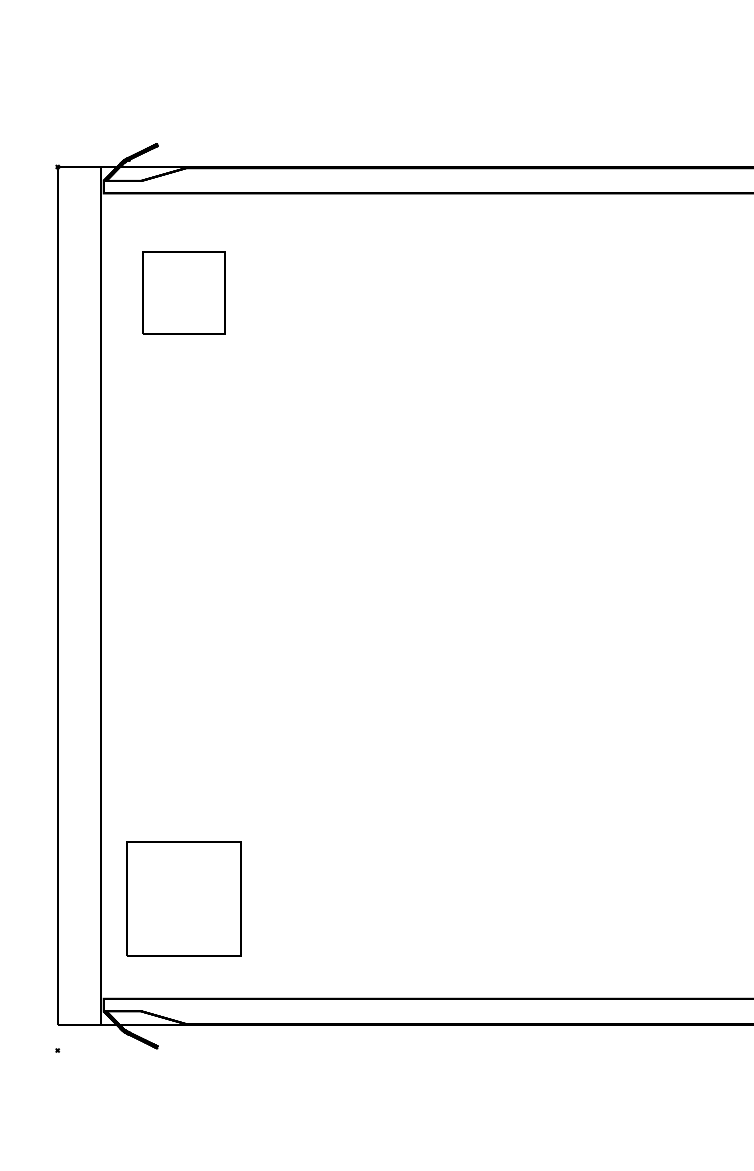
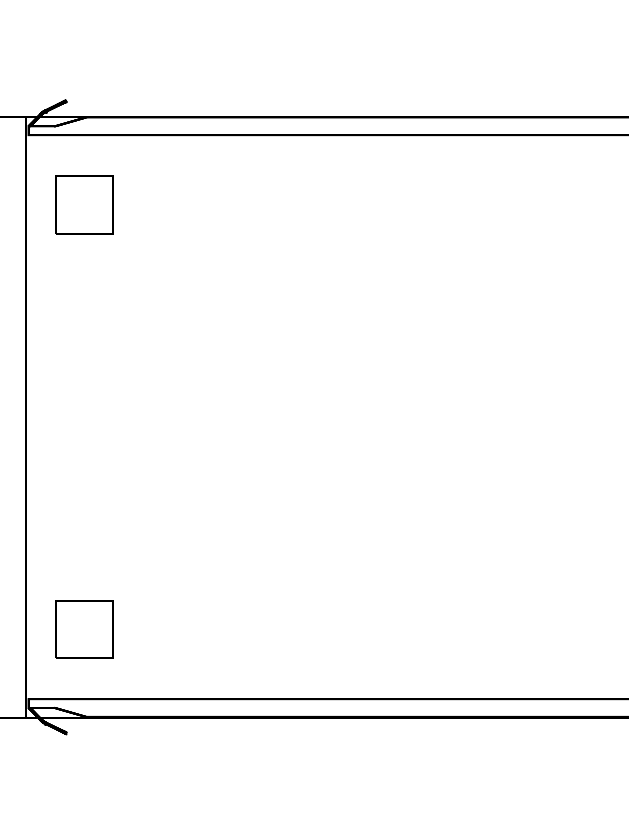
part: (183, 899) -> (84, 629), size x0.71

